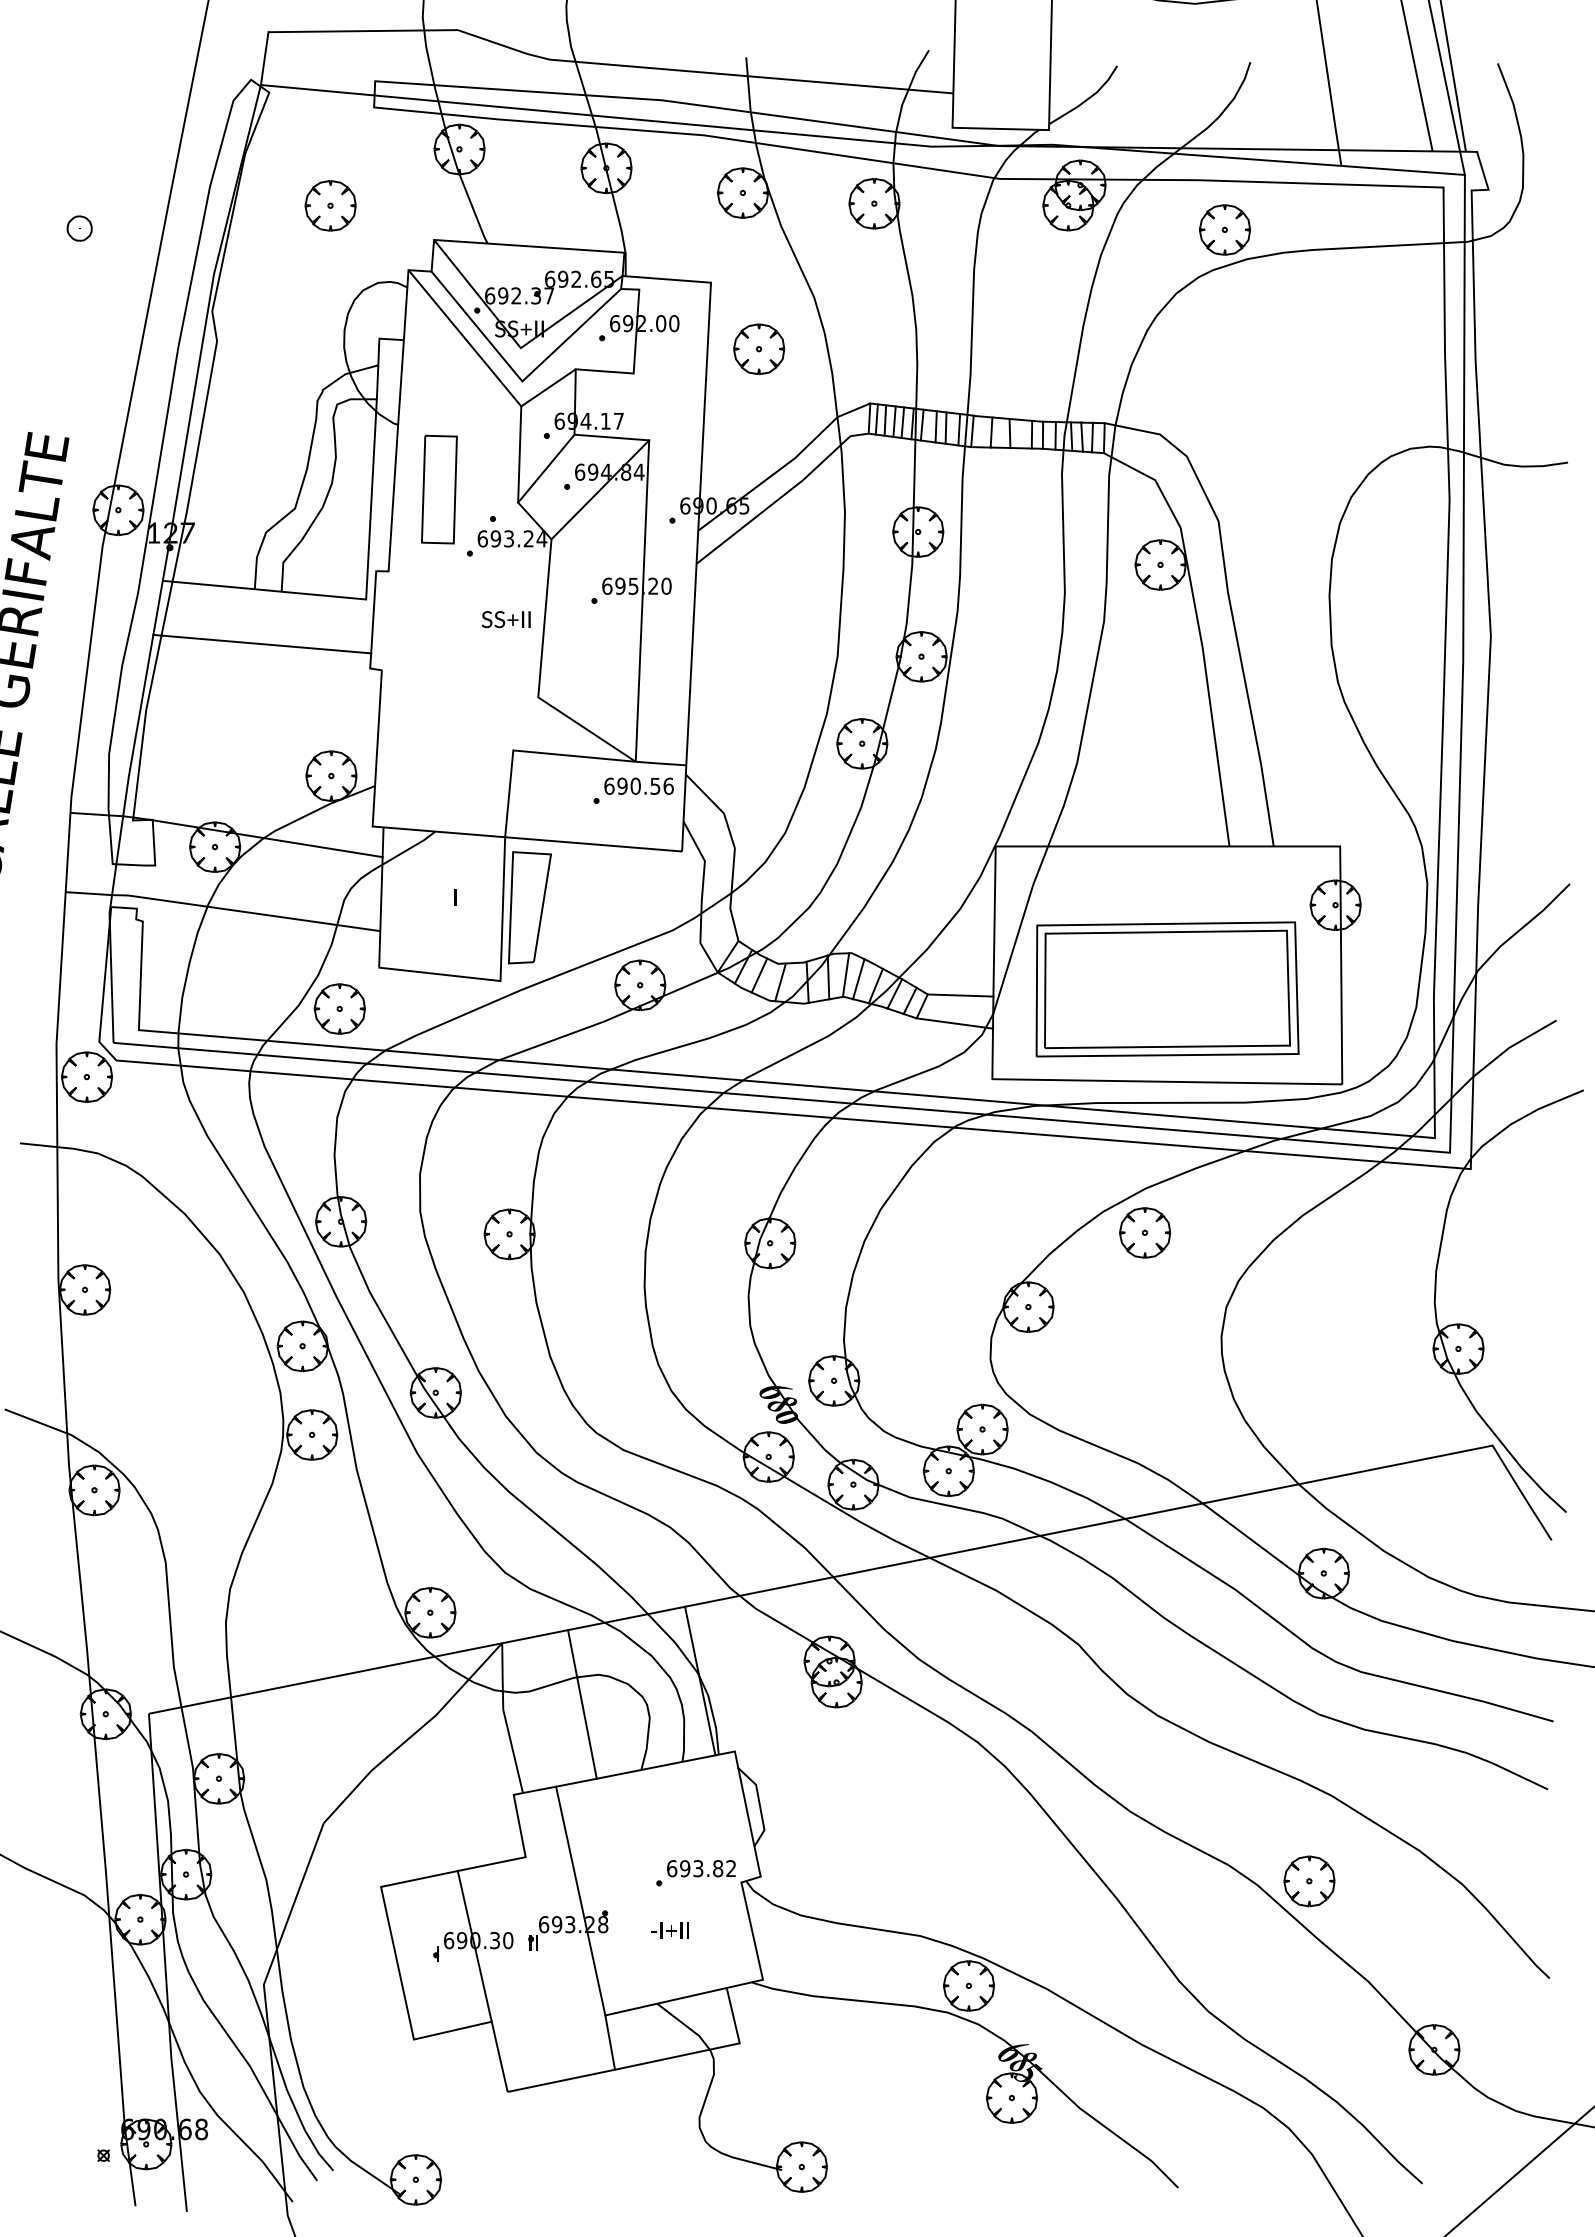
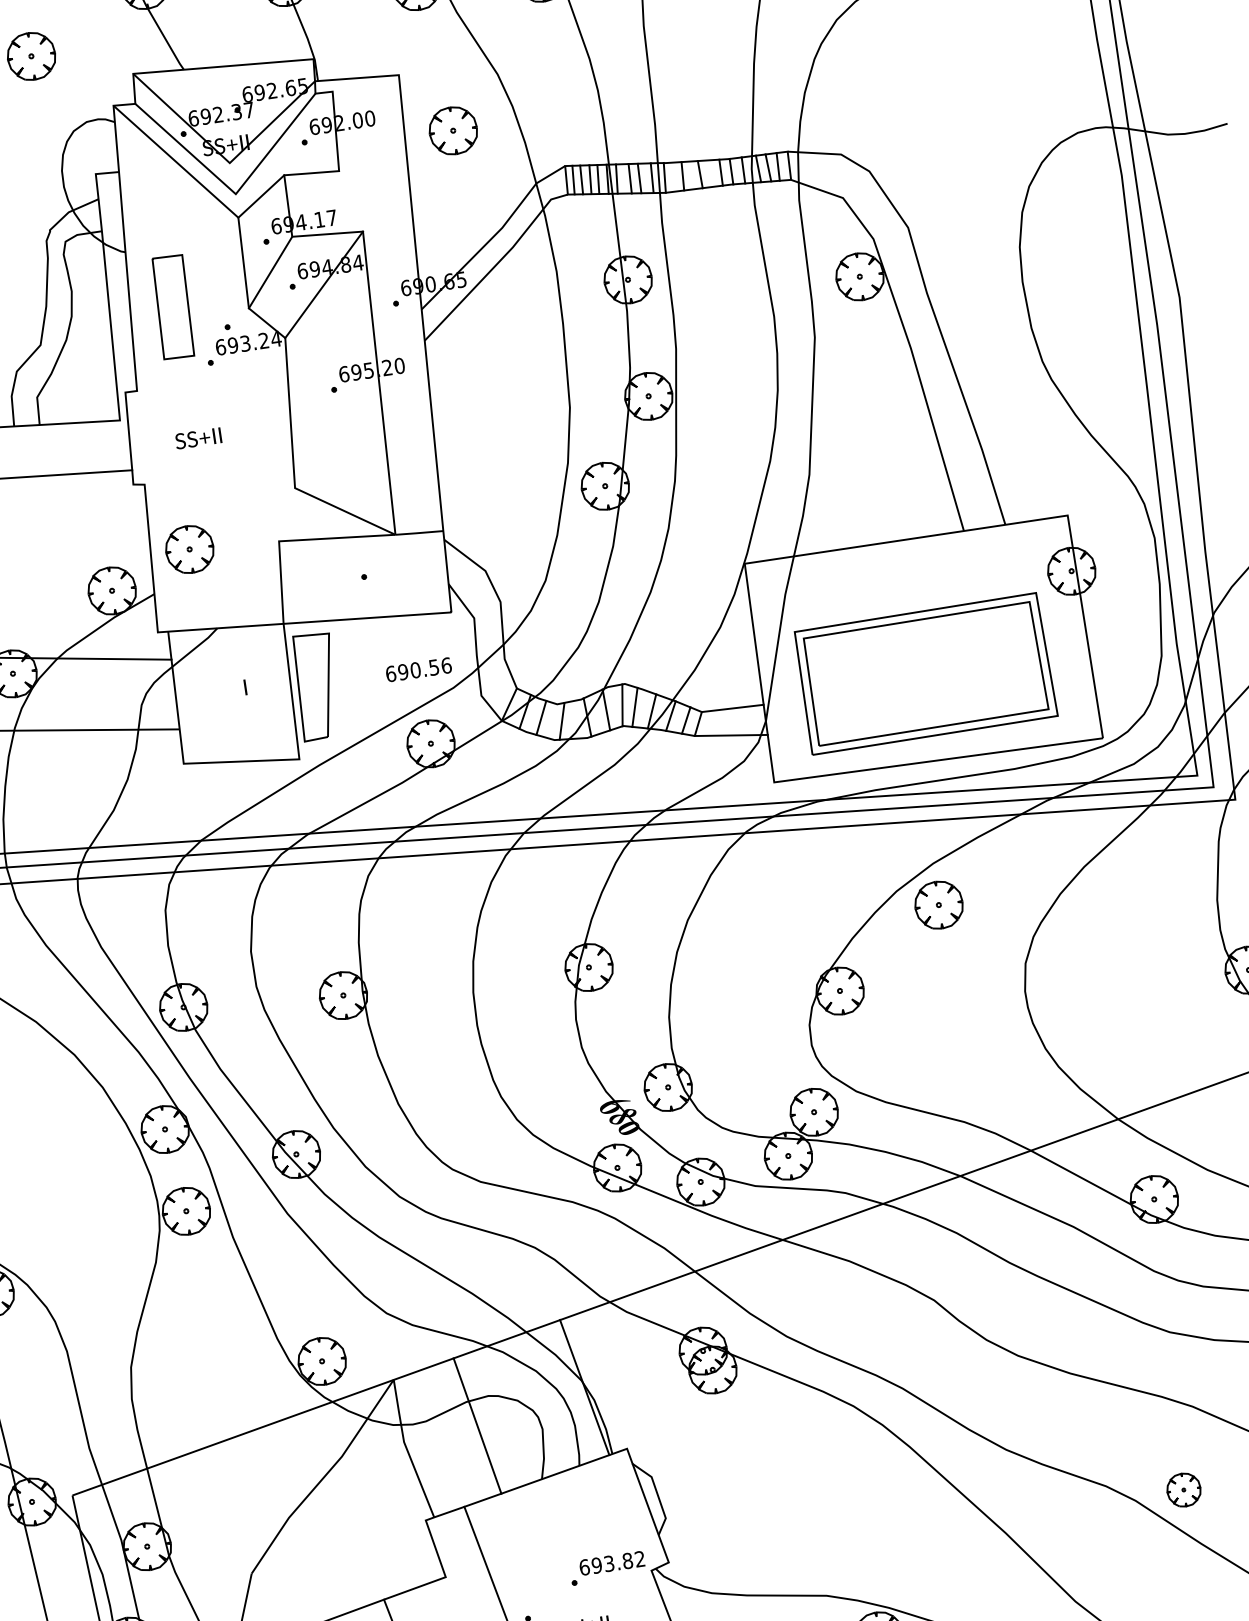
text: (505, 619) -> (197, 438), moved
text: (638, 785) -> (418, 669), moved
part: (339, 1008) -> (189, 549), moved
part: (1309, 1881) -> (1183, 1490), size x0.7

